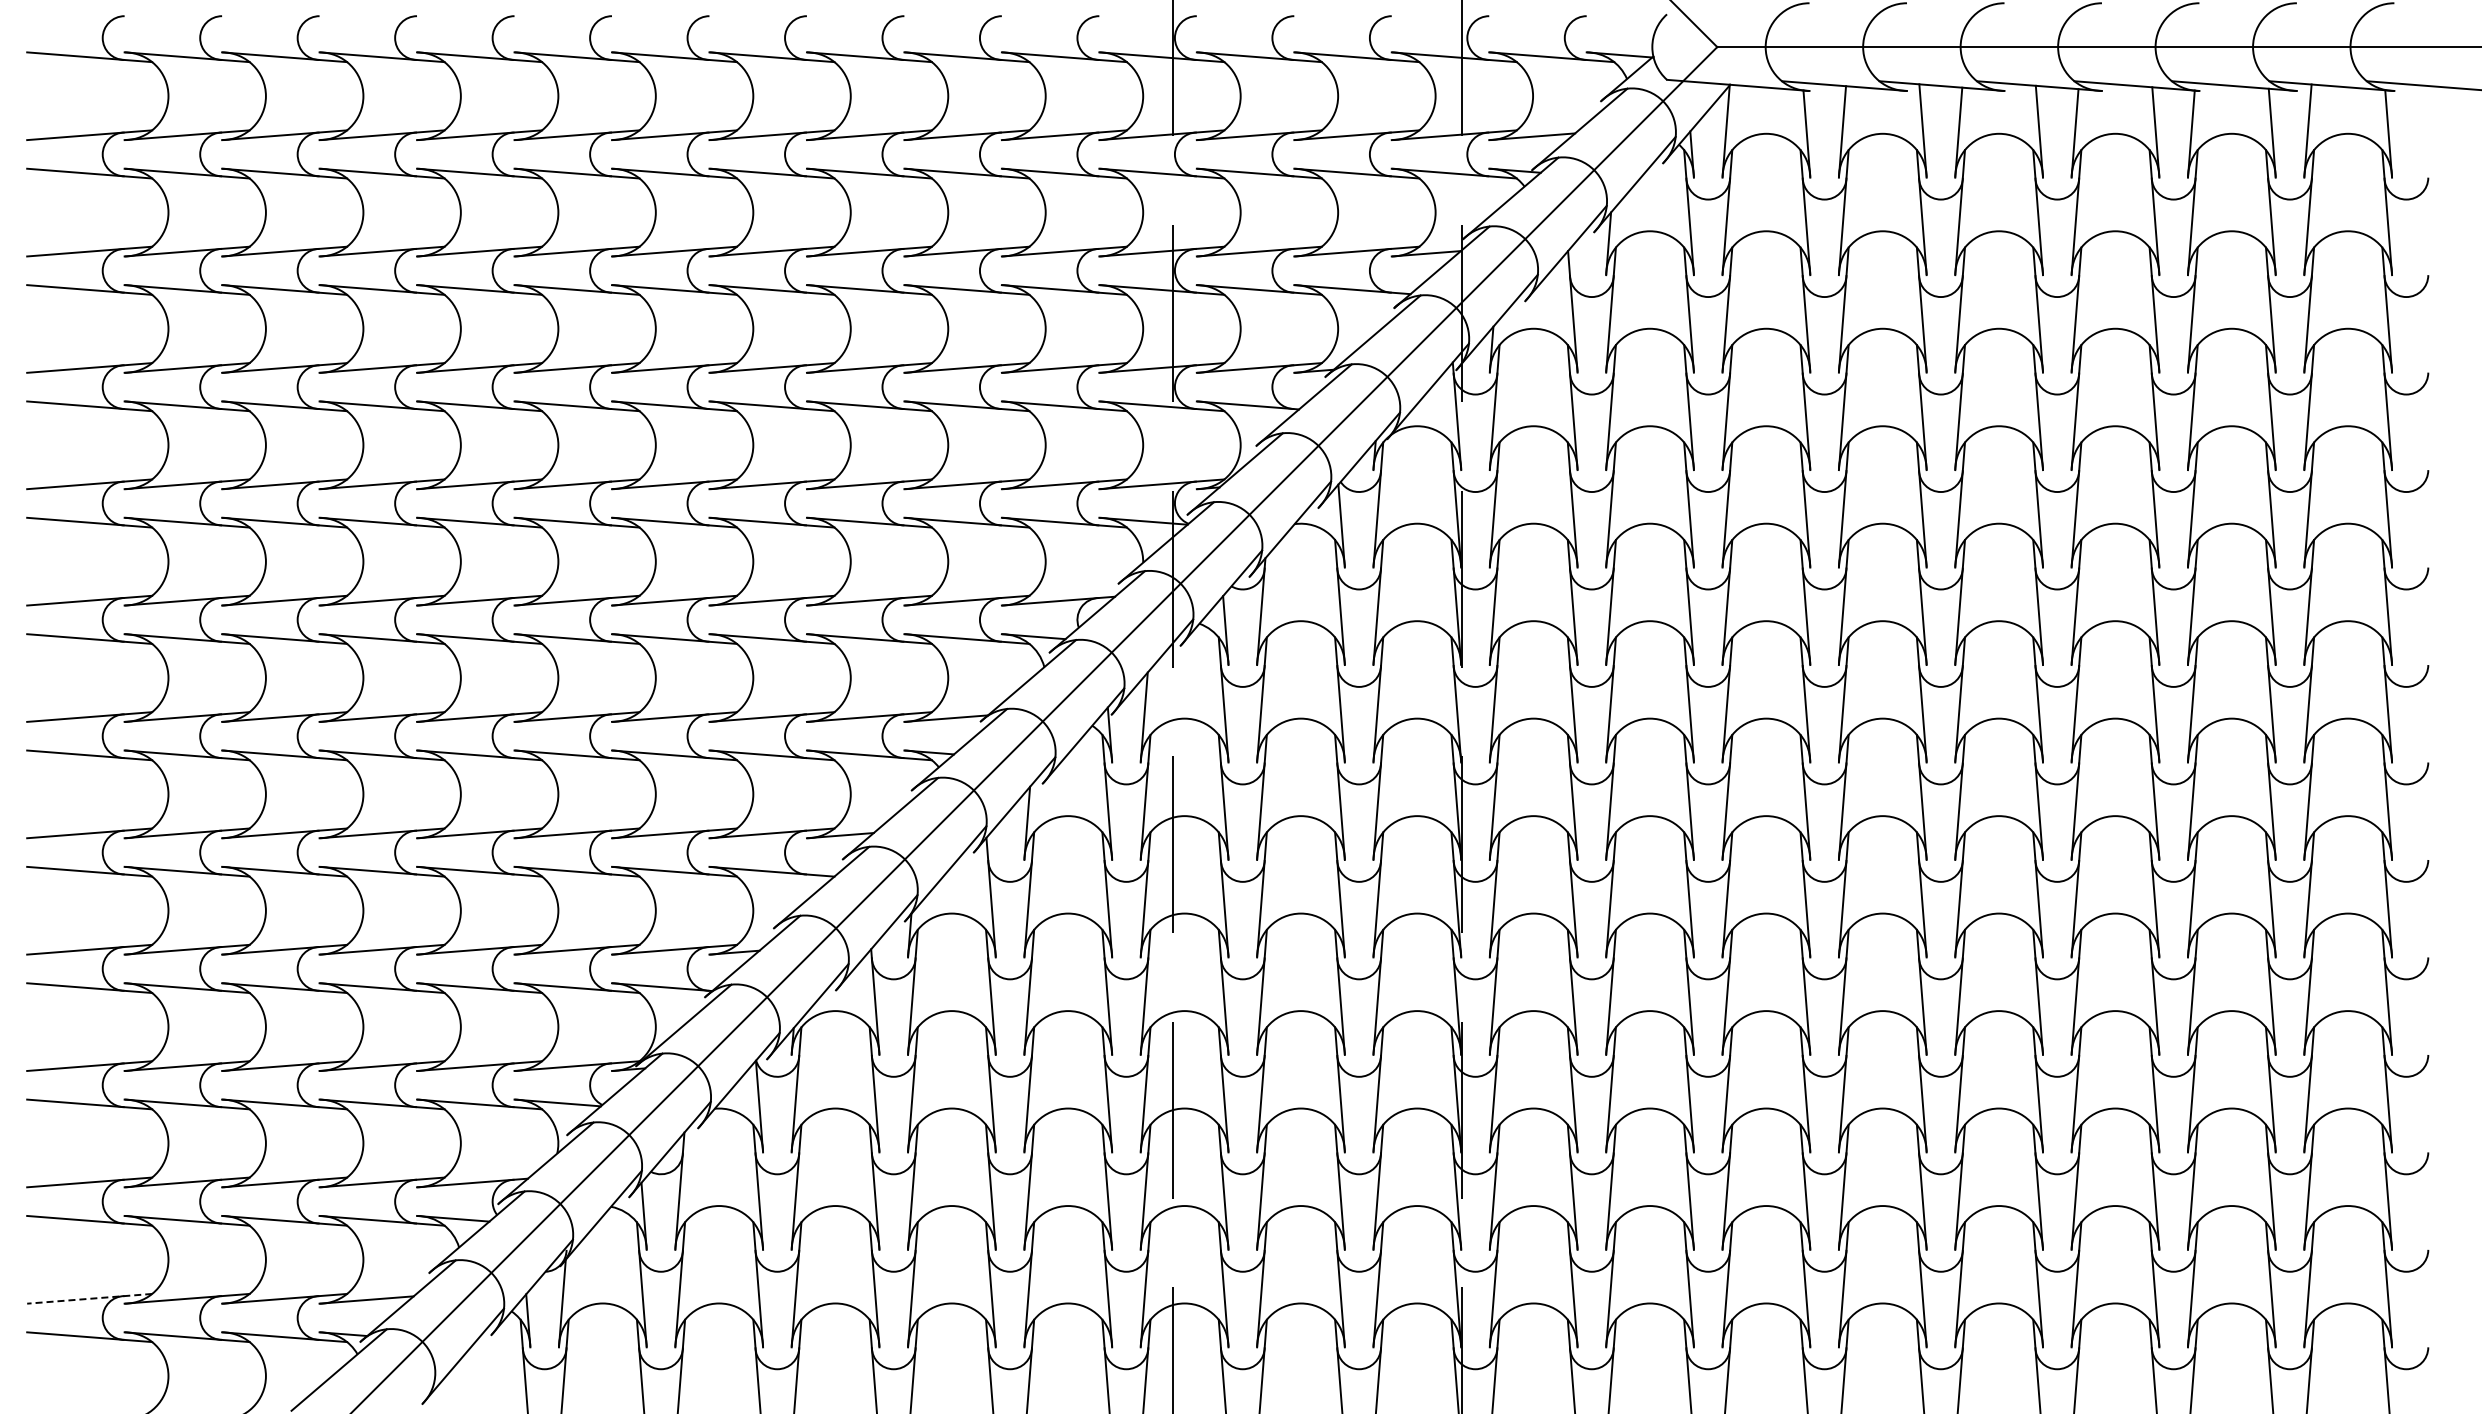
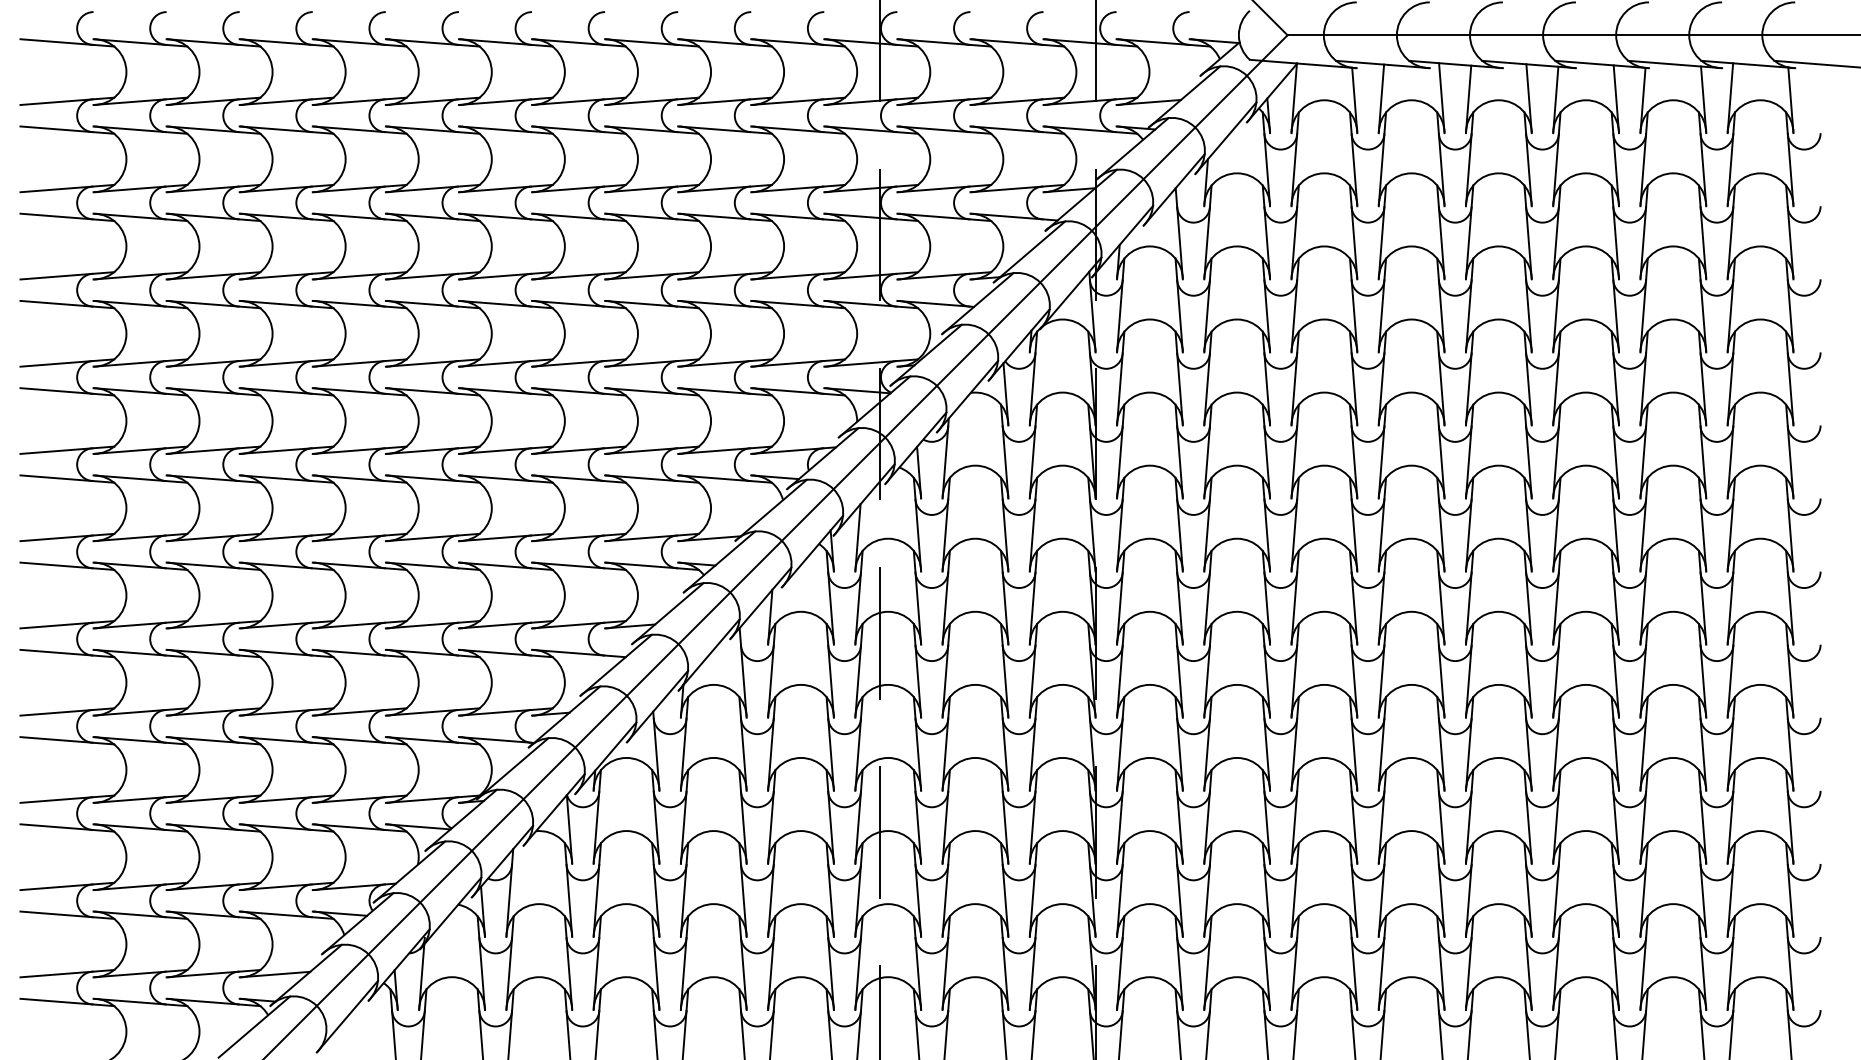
line: (89, 1298) -> (67, 973), dashed -> solid

